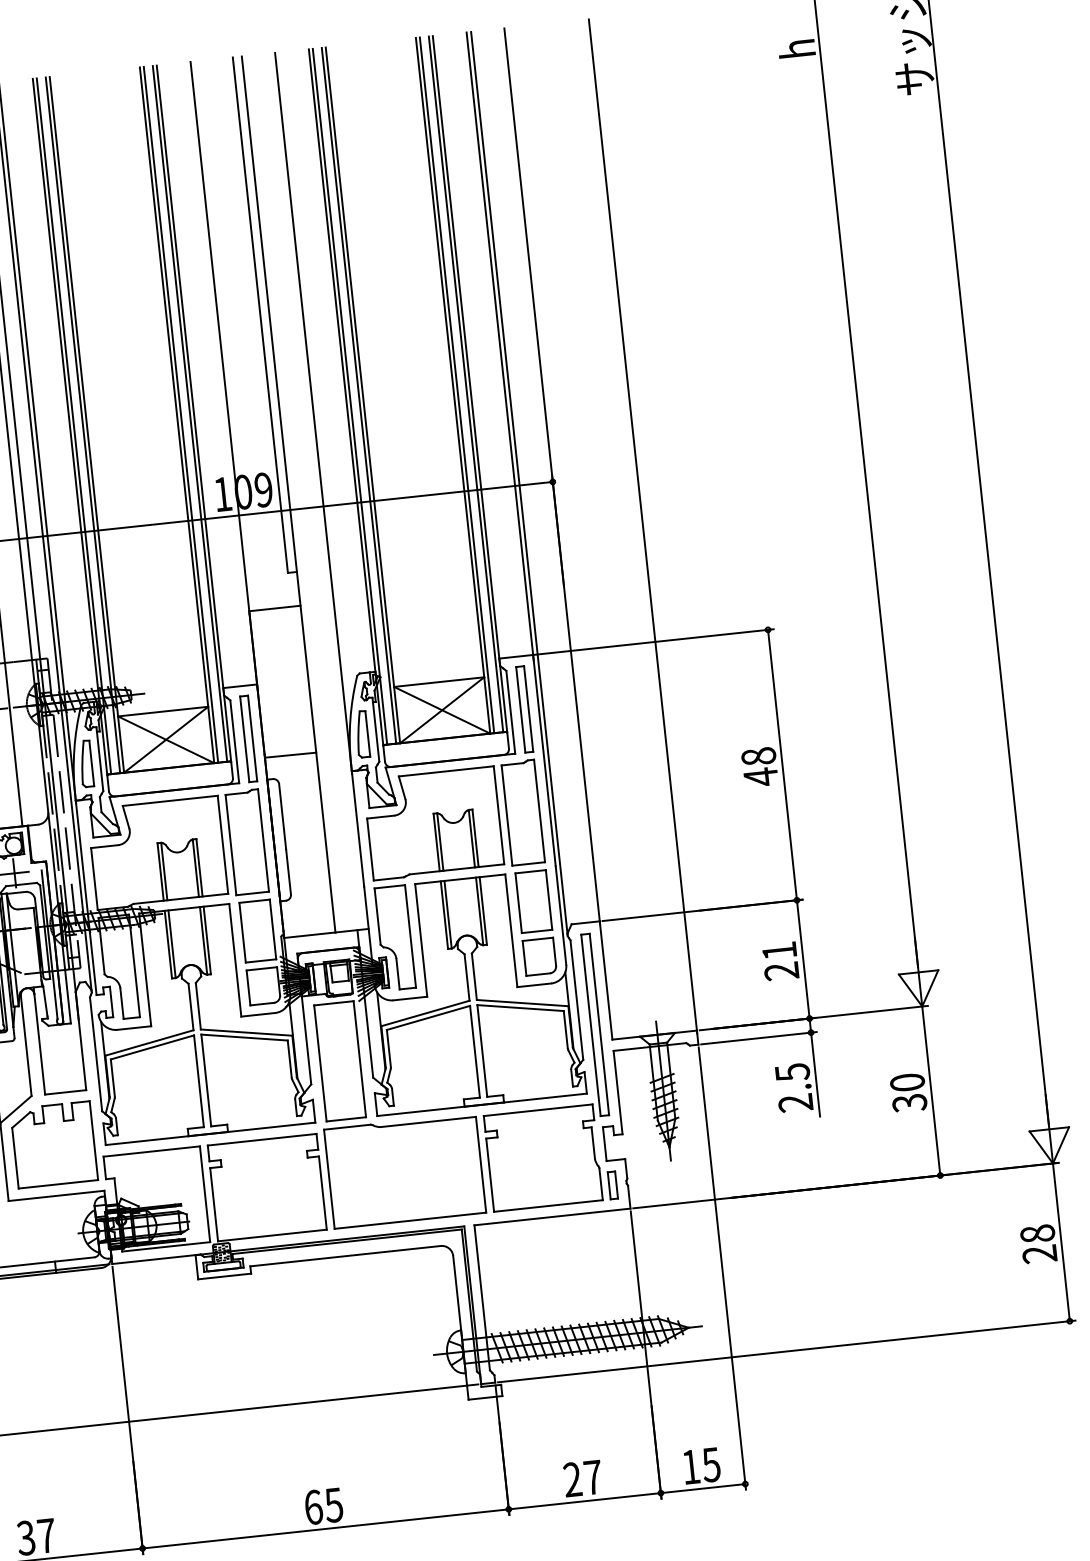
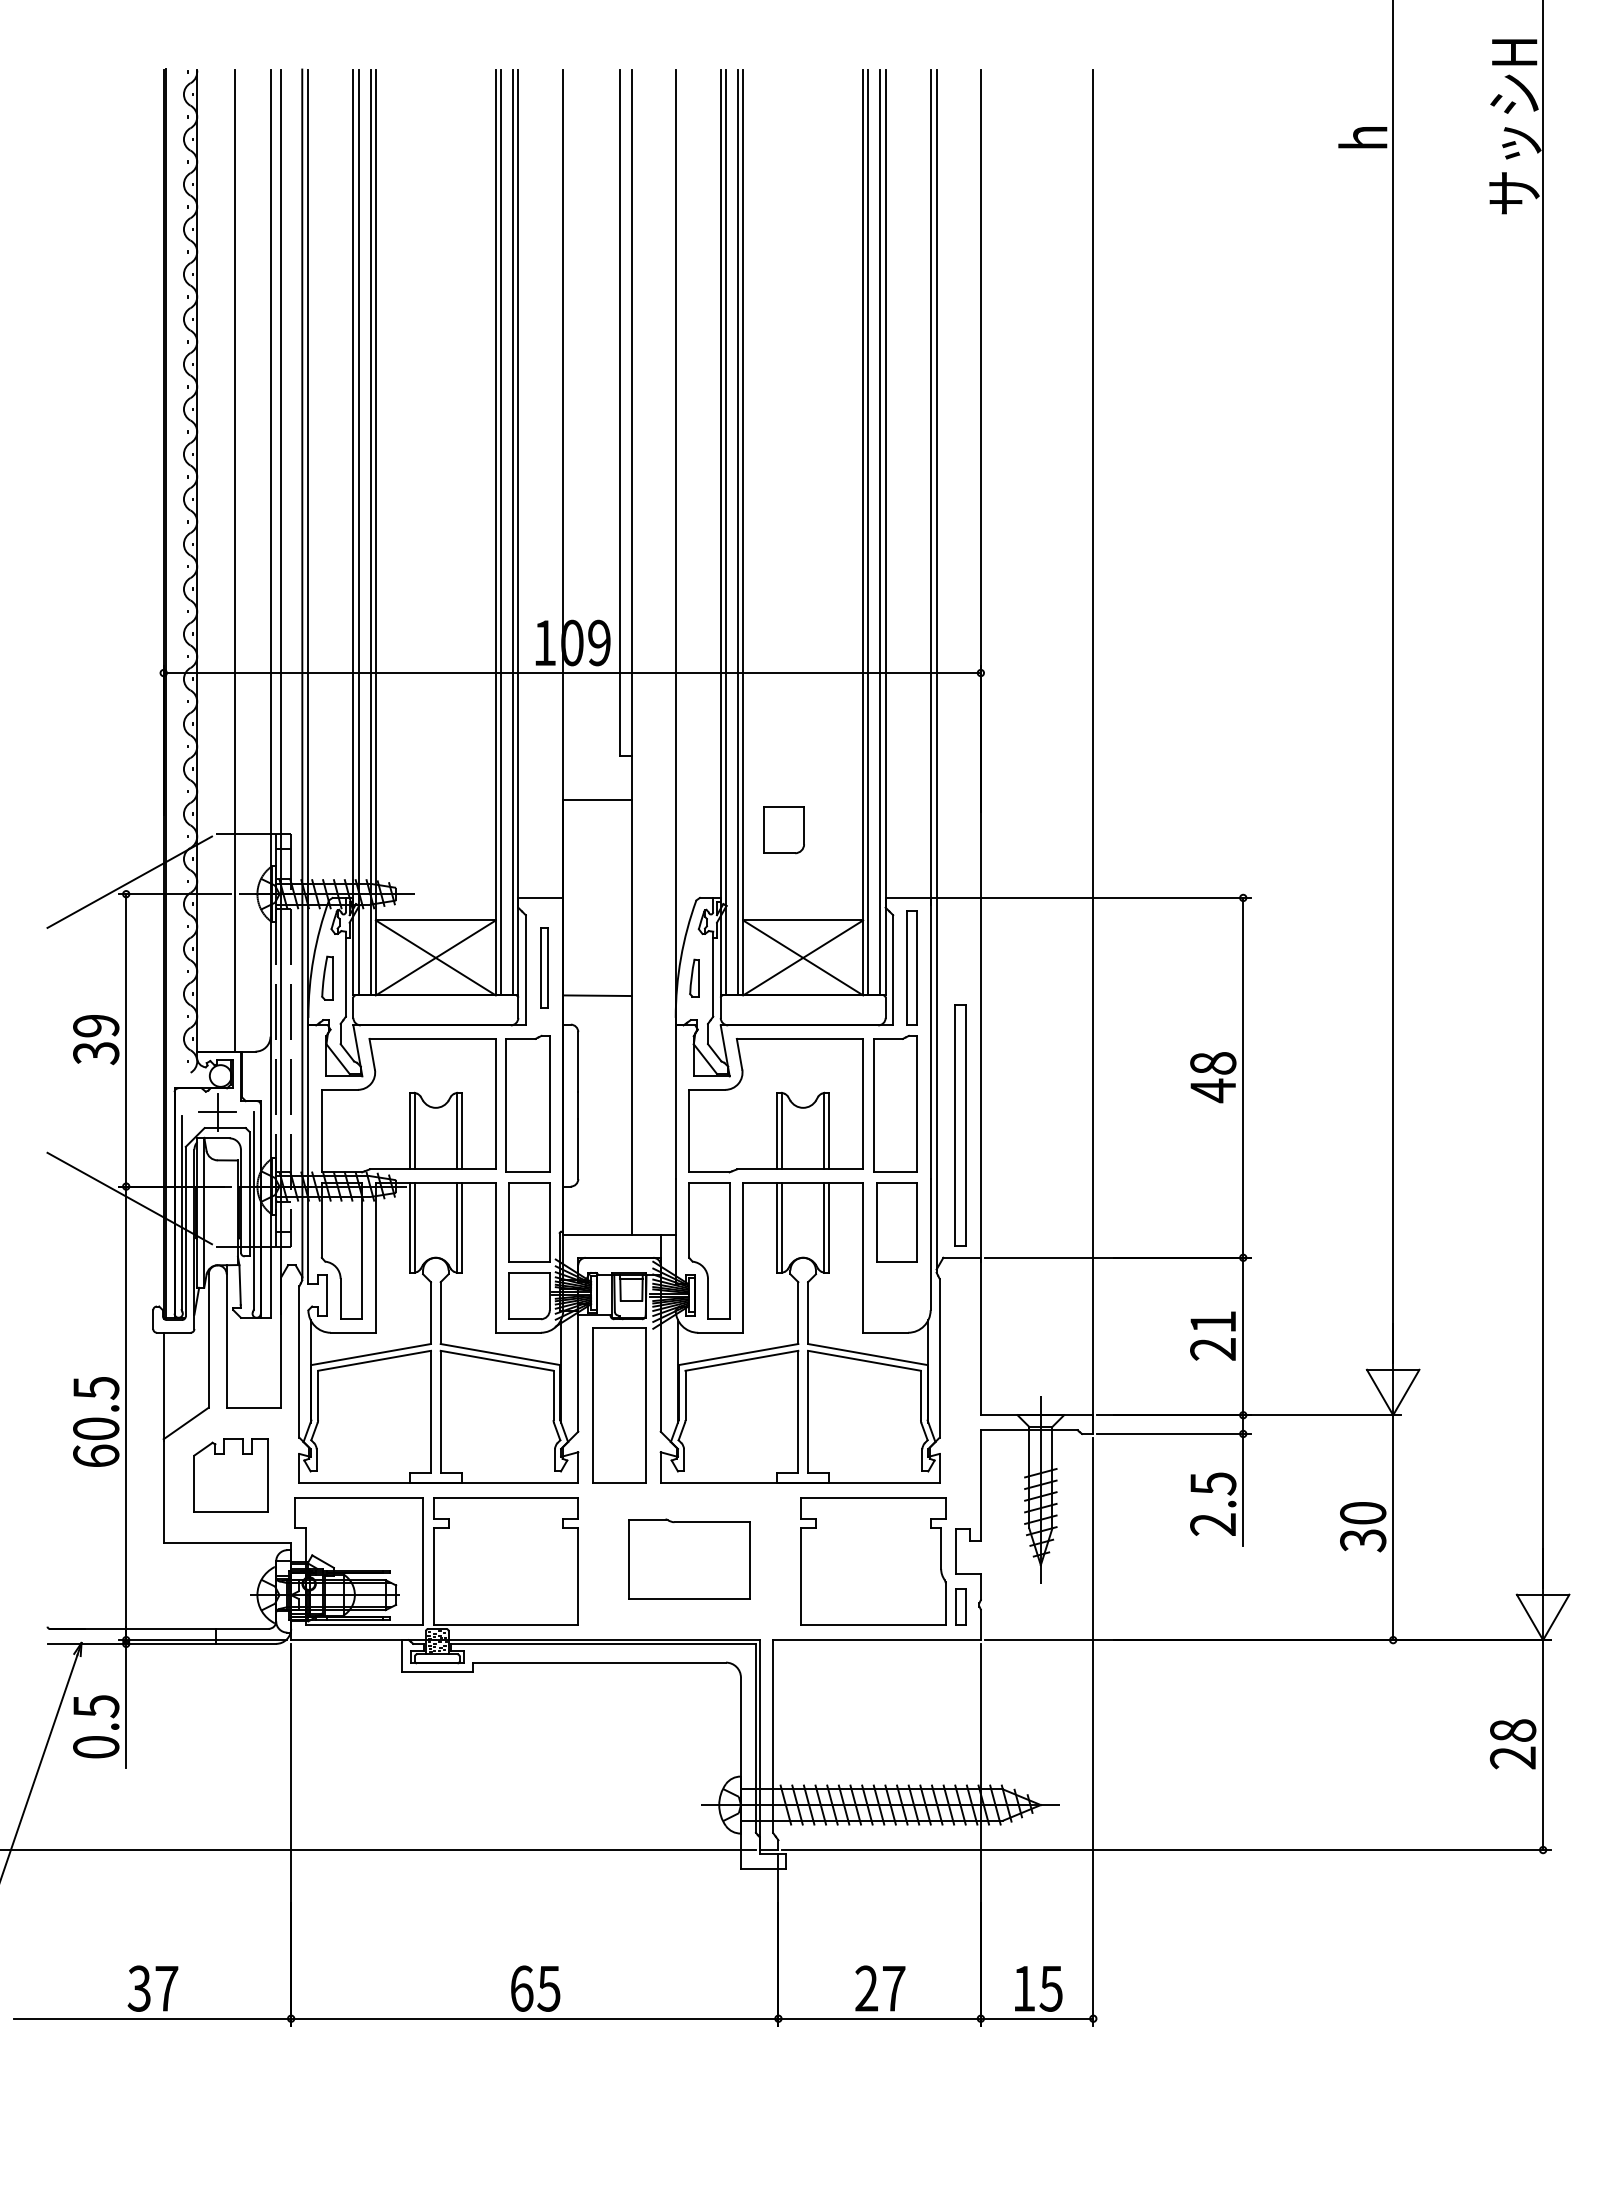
part: (362, 733) -> (694, 977), size x0.6
part: (248, 738) -> (544, 967), size x0.7
part: (86, 763) -> (327, 977), size x0.7
part: (539, 957) -> (783, 830), moved
part: (595, 1024) -> (960, 1125), moved
part: (53, 1145) -> (230, 1475), size x0.7
part: (404, 1170) -> (689, 1558), size x0.6

